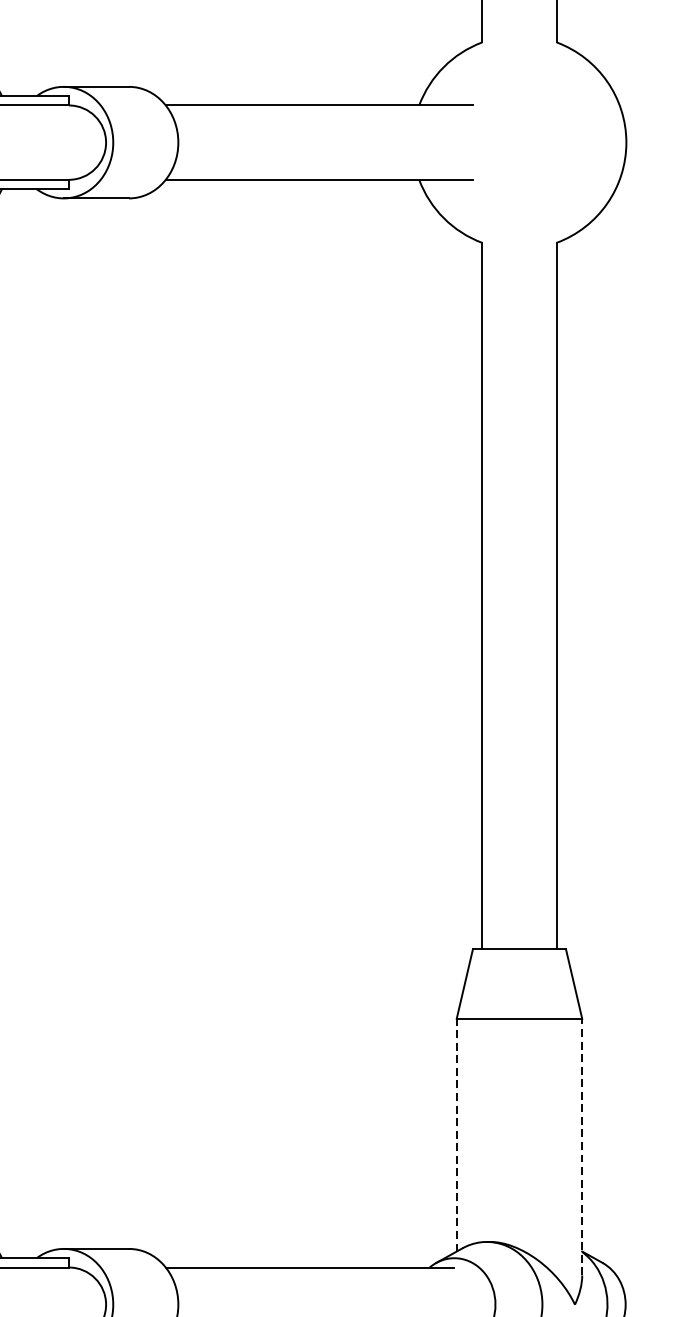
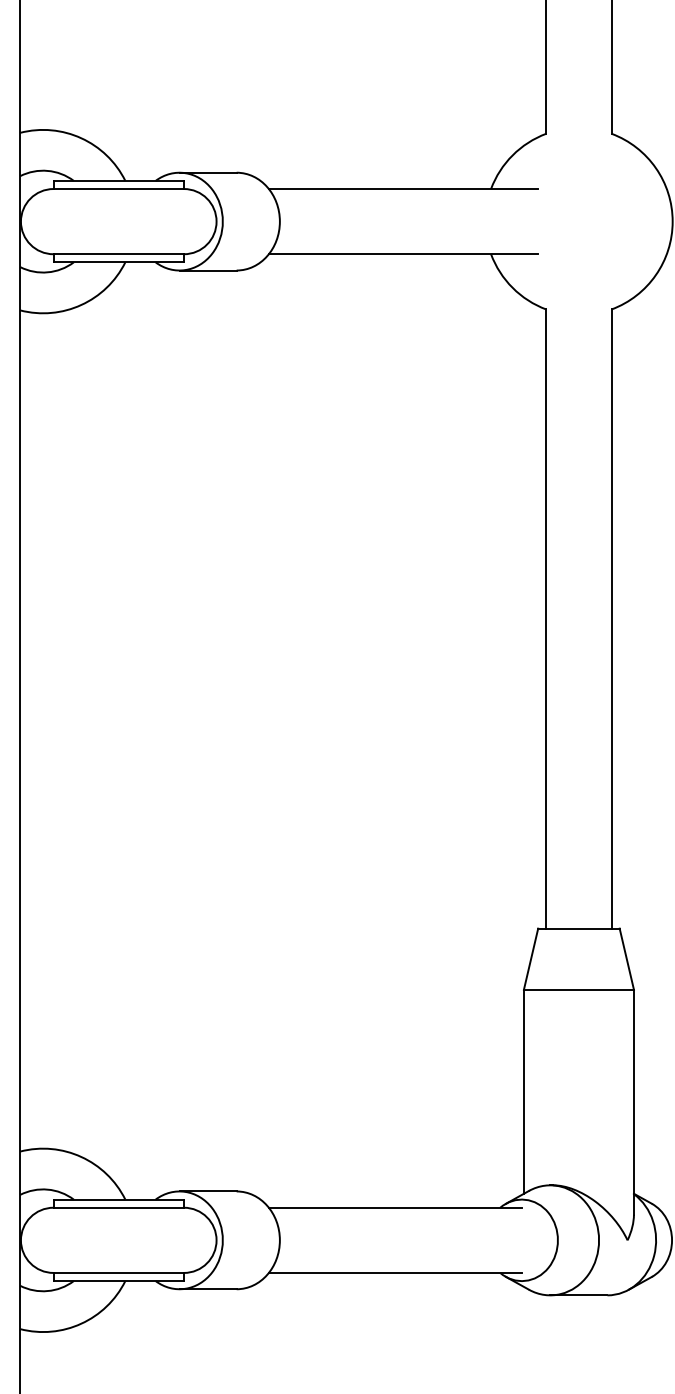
line: (456, 1134) -> (523, 1091), dashed -> solid
line: (581, 1146) -> (633, 1101), dashed -> solid

